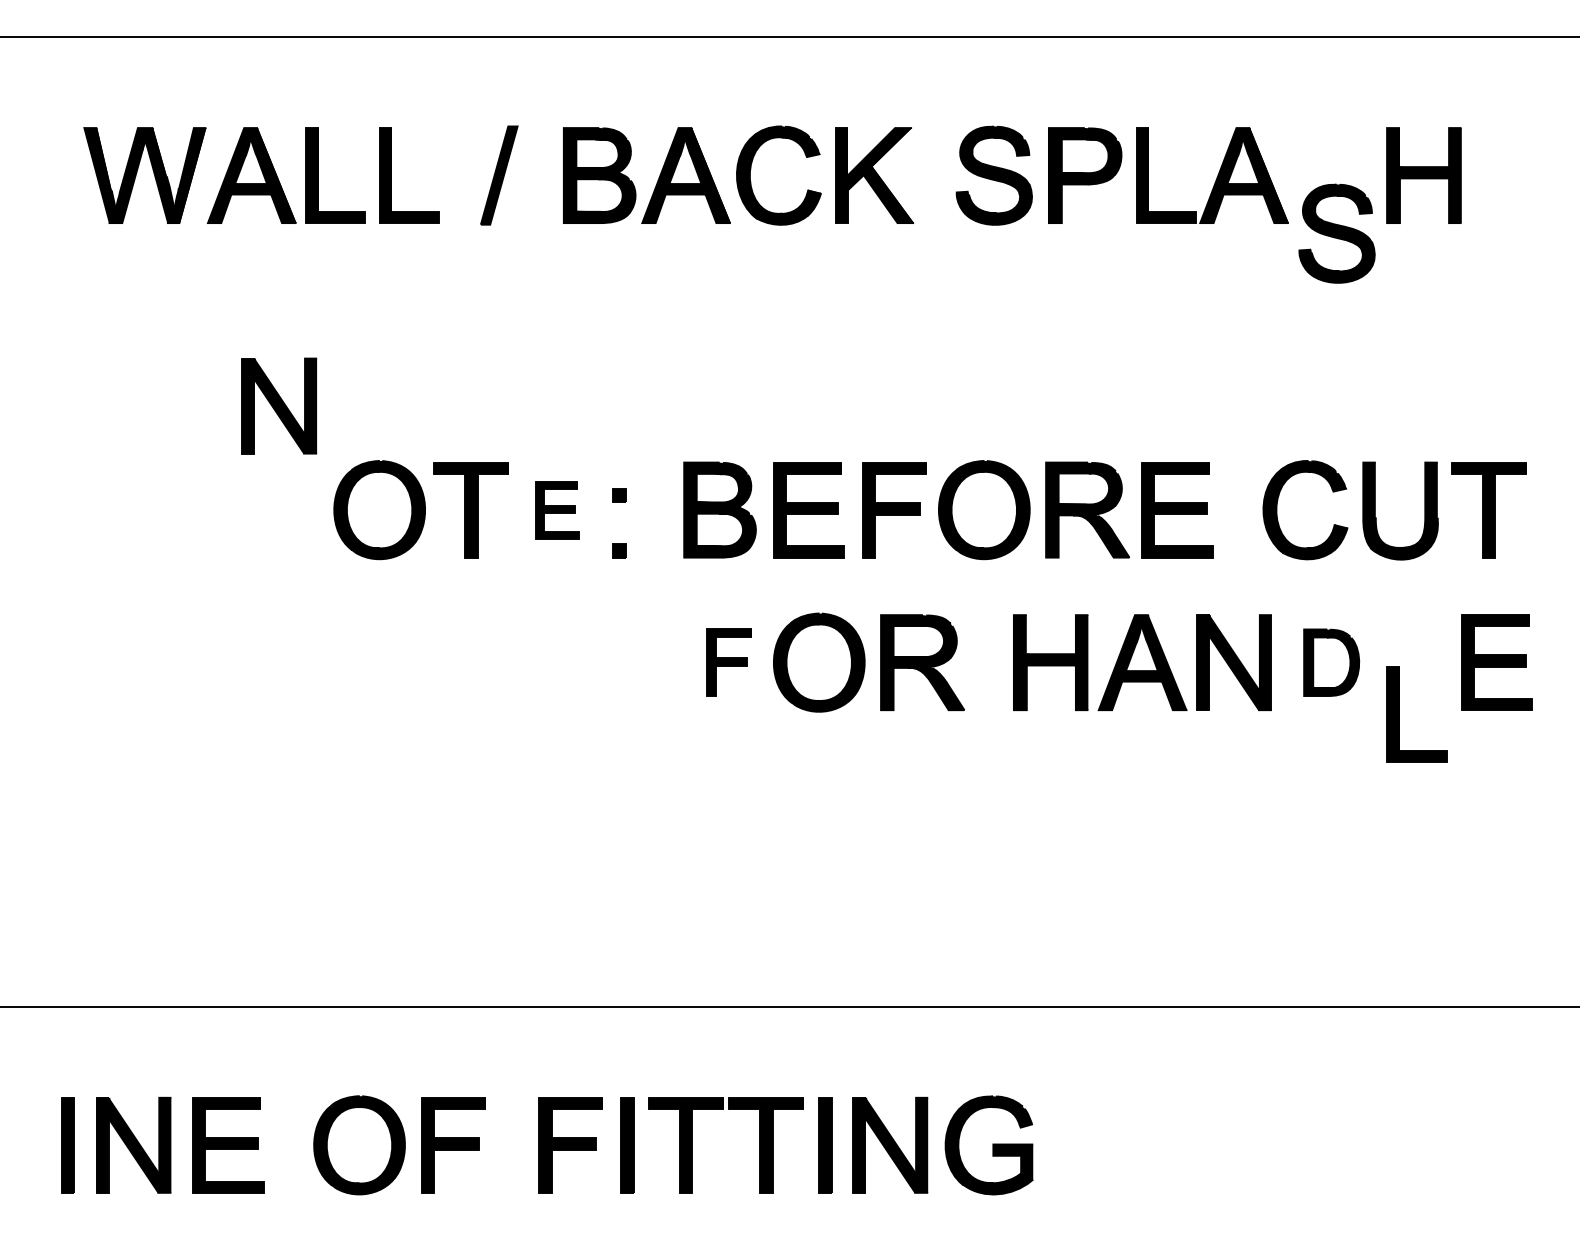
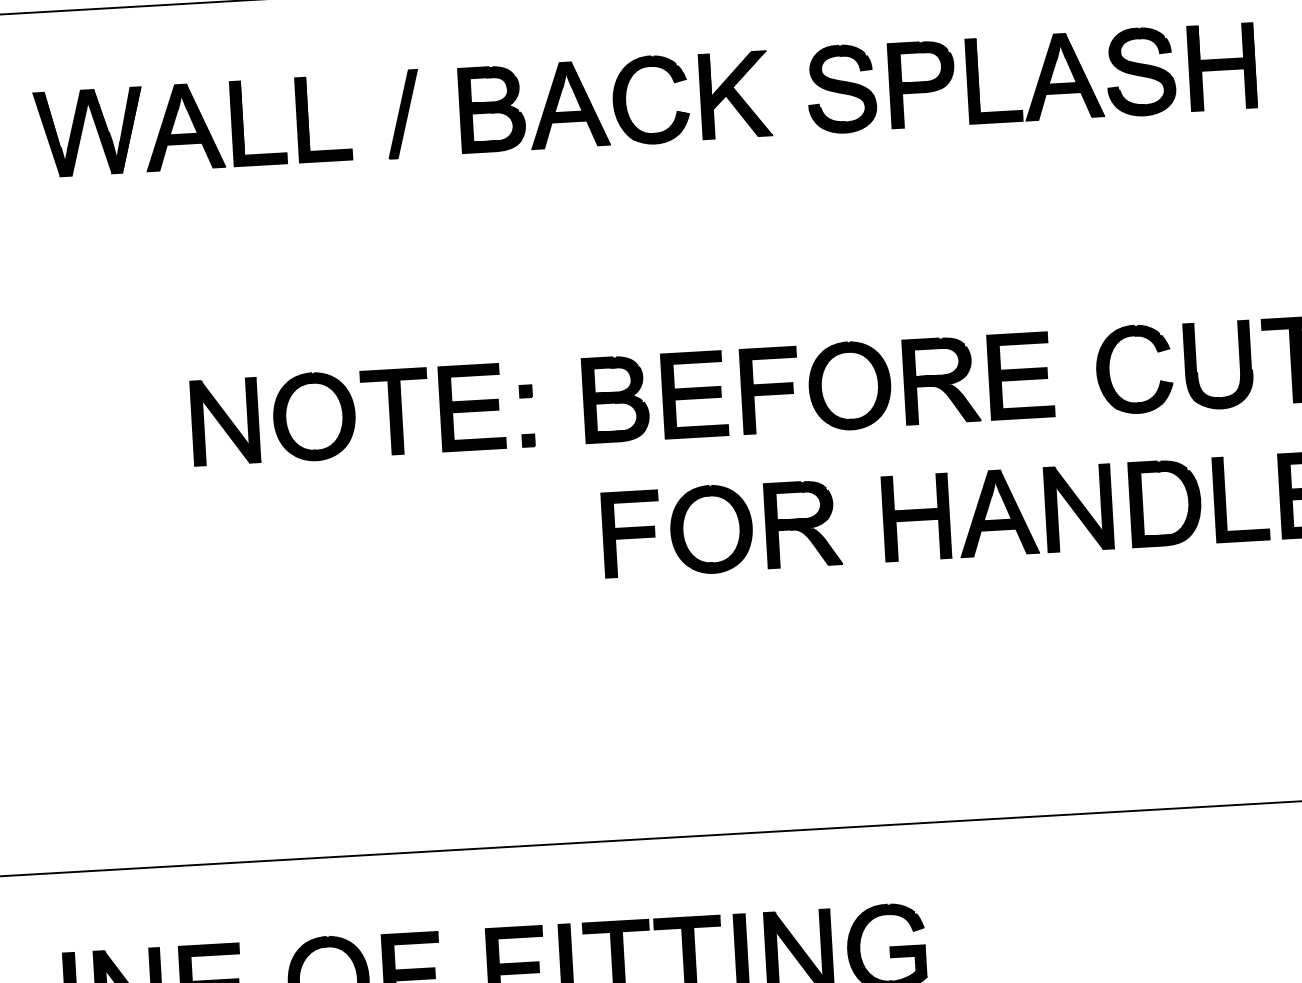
part: (1336, 233) -> (1140, 71), moved
part: (279, 405) -> (225, 421), moved
part: (557, 510) -> (471, 408), size x1.67
part: (729, 662) -> (632, 533), size x1.43
part: (1331, 662) -> (1165, 503), size x1.43
part: (1399, 714) -> (1225, 499), moved

